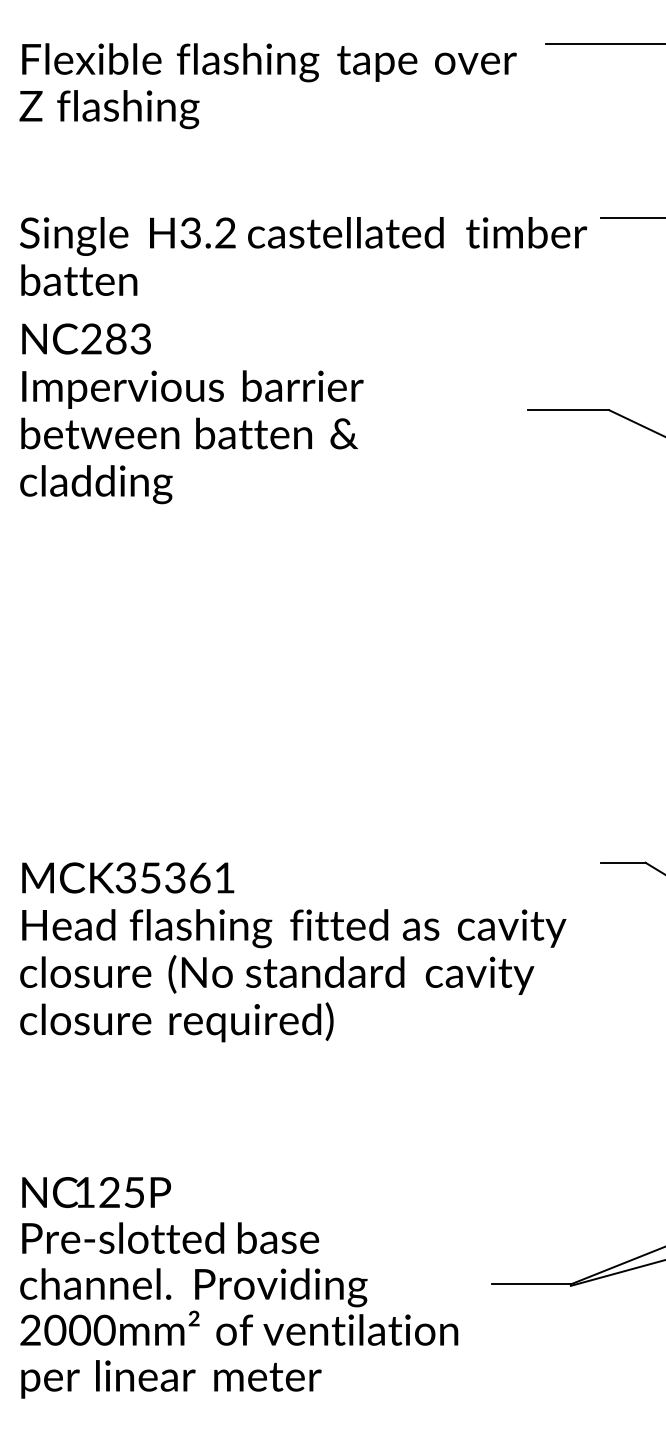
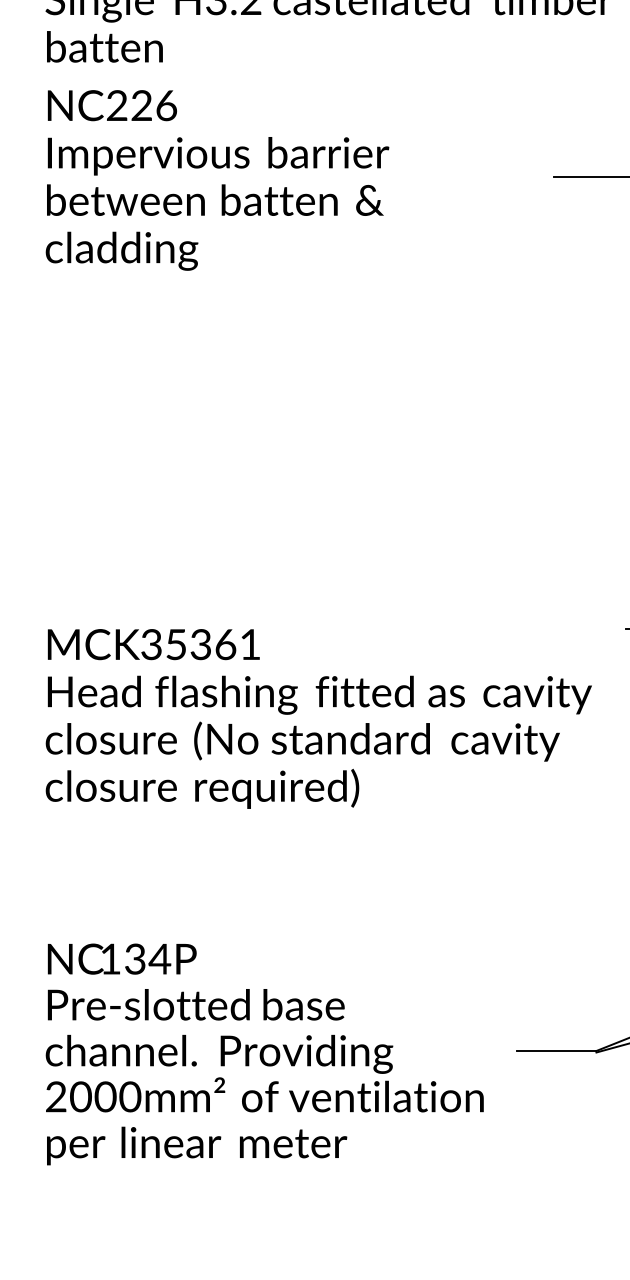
text: (128, 338) -> (154, 105), NC283 -> NC226
text: (122, 1192) -> (148, 959), 125P -> 134P

